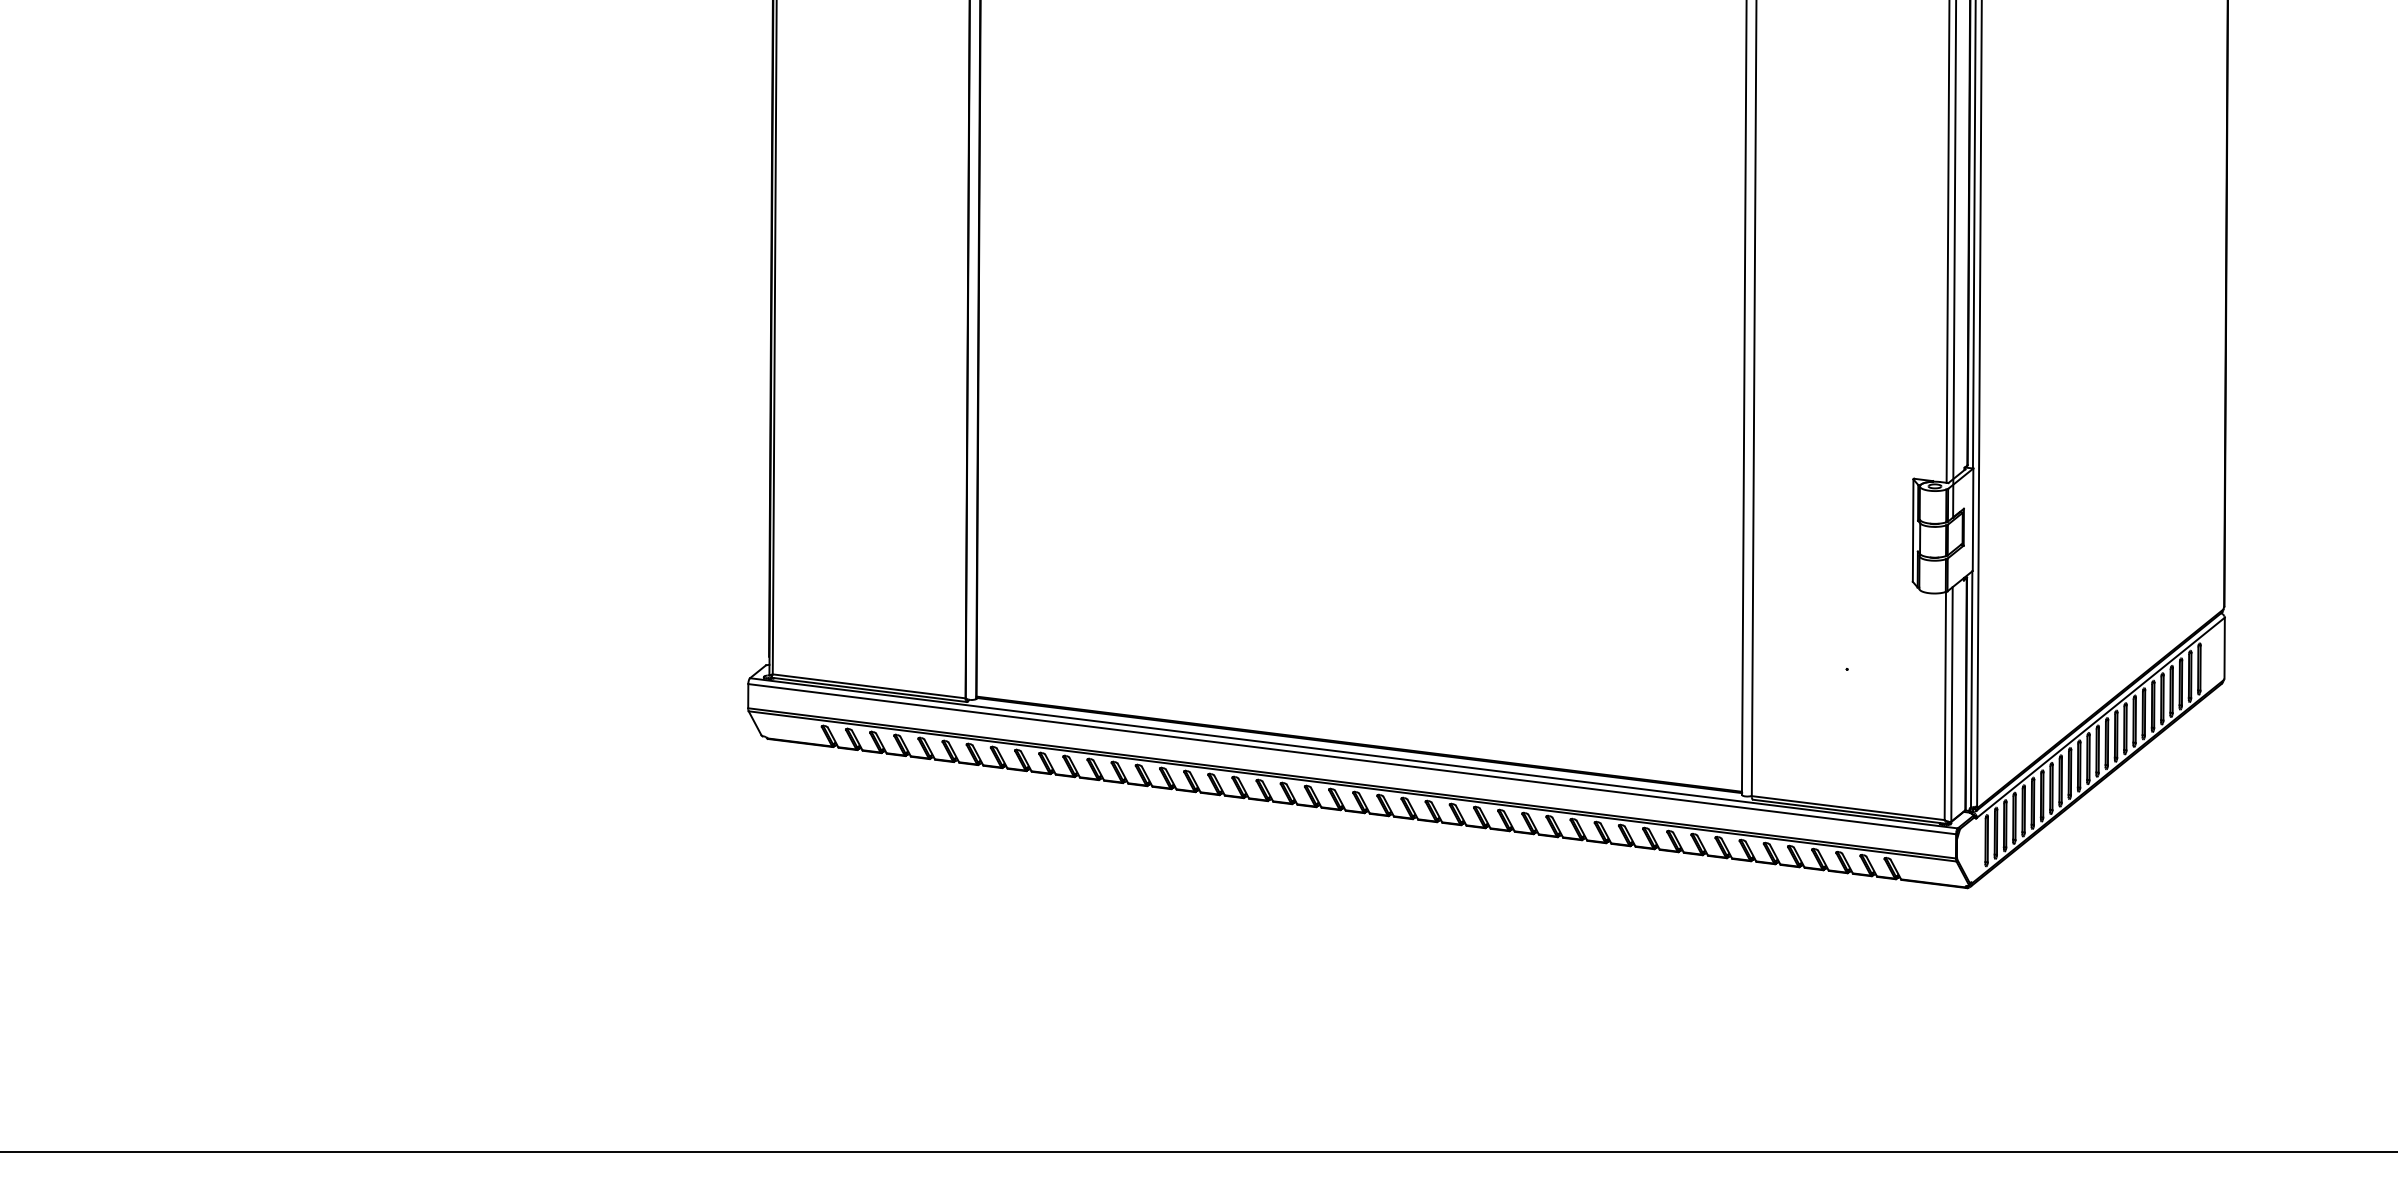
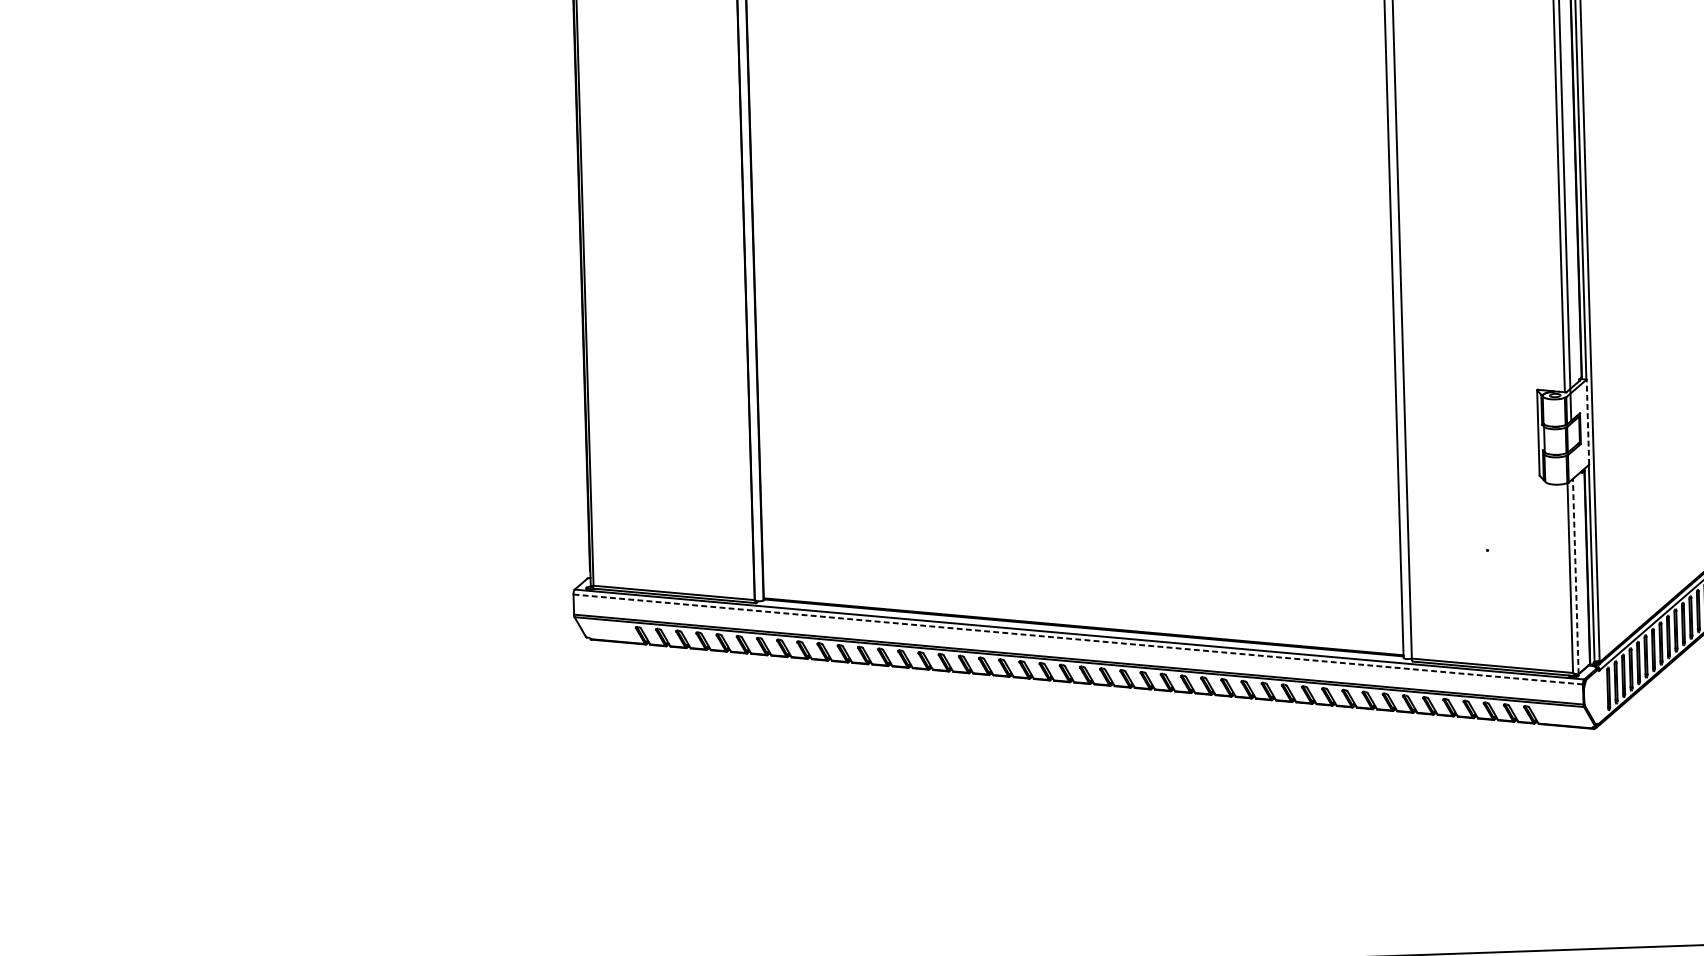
line: (1973, 519) -> (1588, 421), solid -> dashed
line: (1952, 703) -> (1576, 575), solid -> dashed
line: (1352, 759) -> (1078, 639), solid -> dashed

